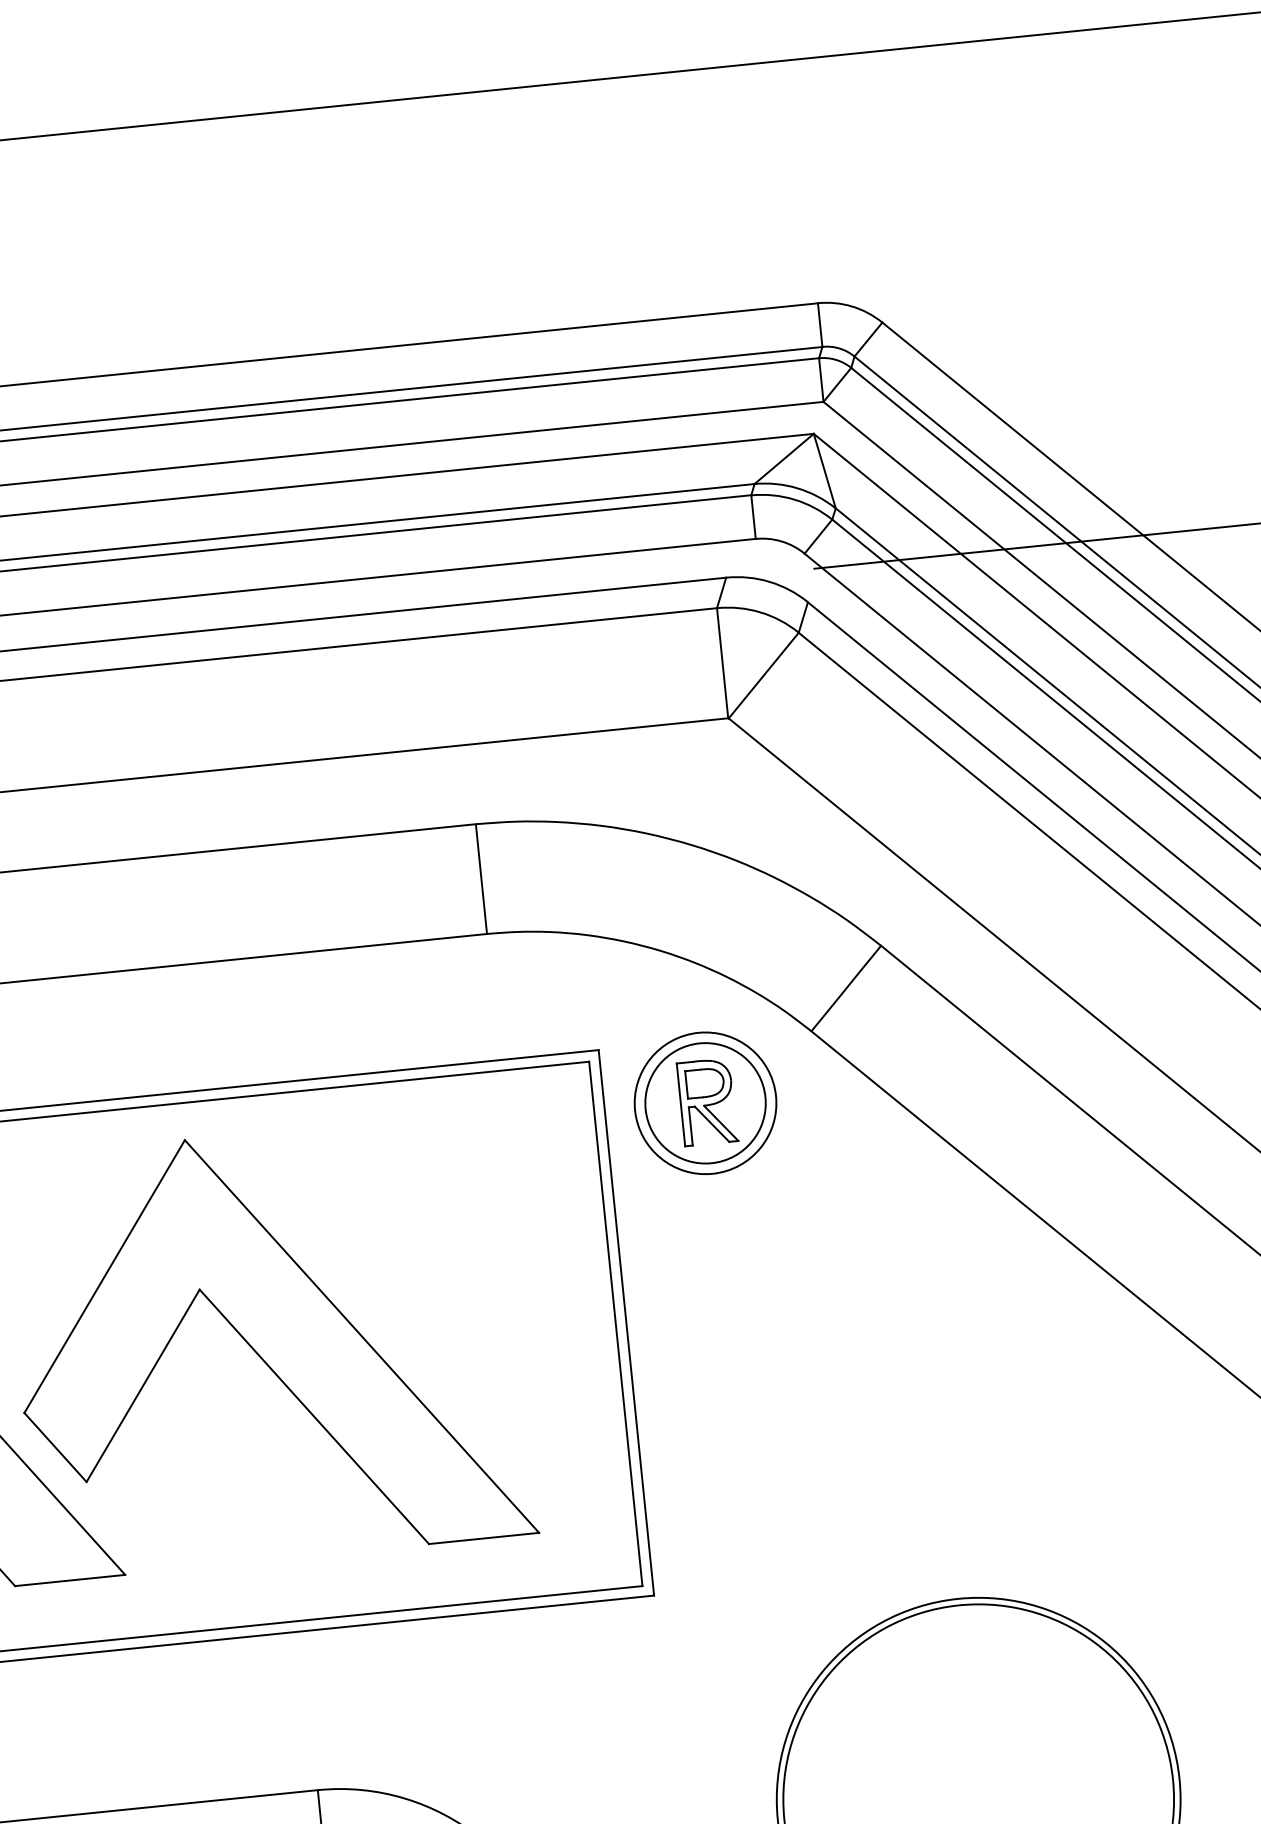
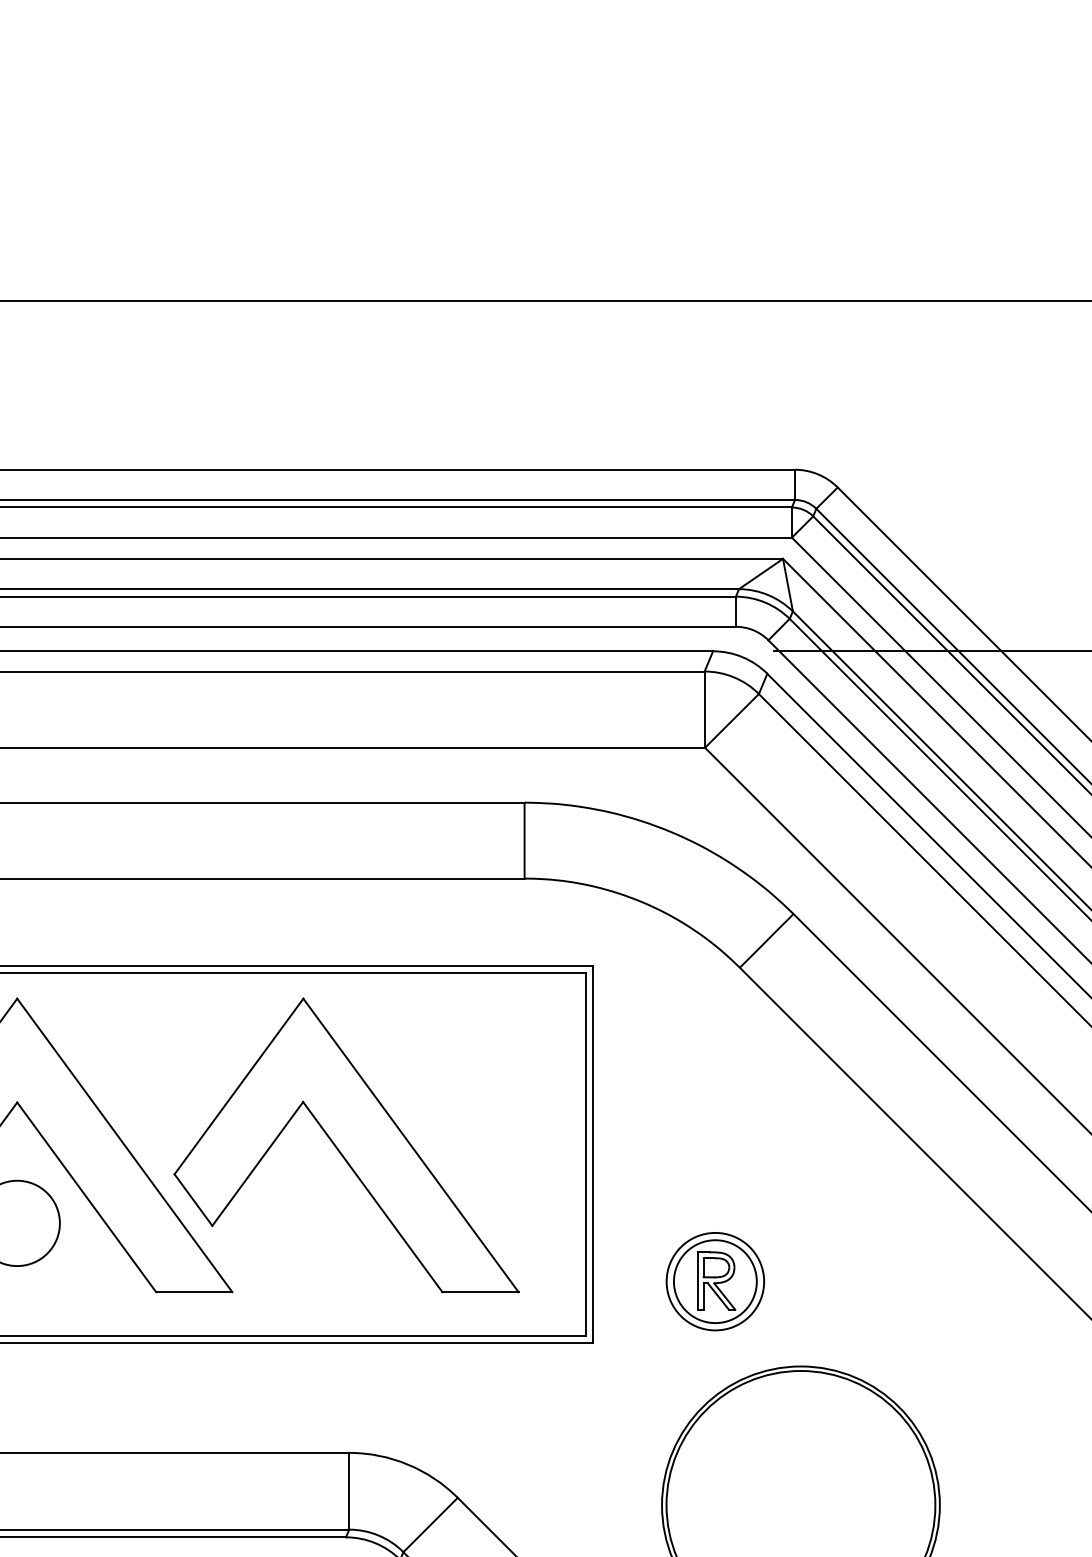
part: (704, 1103) -> (714, 1281), moved

